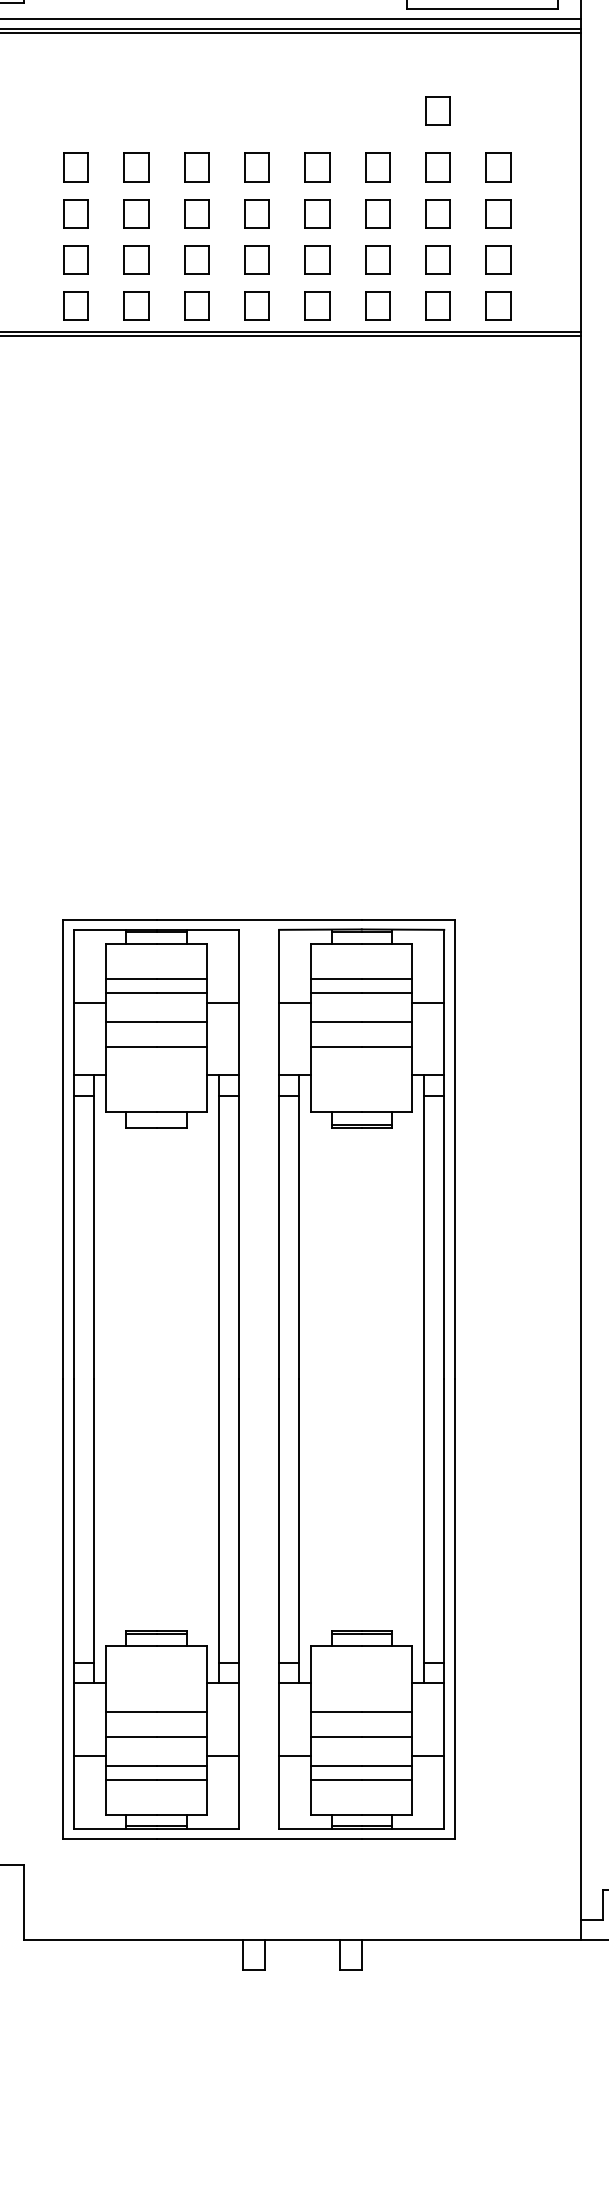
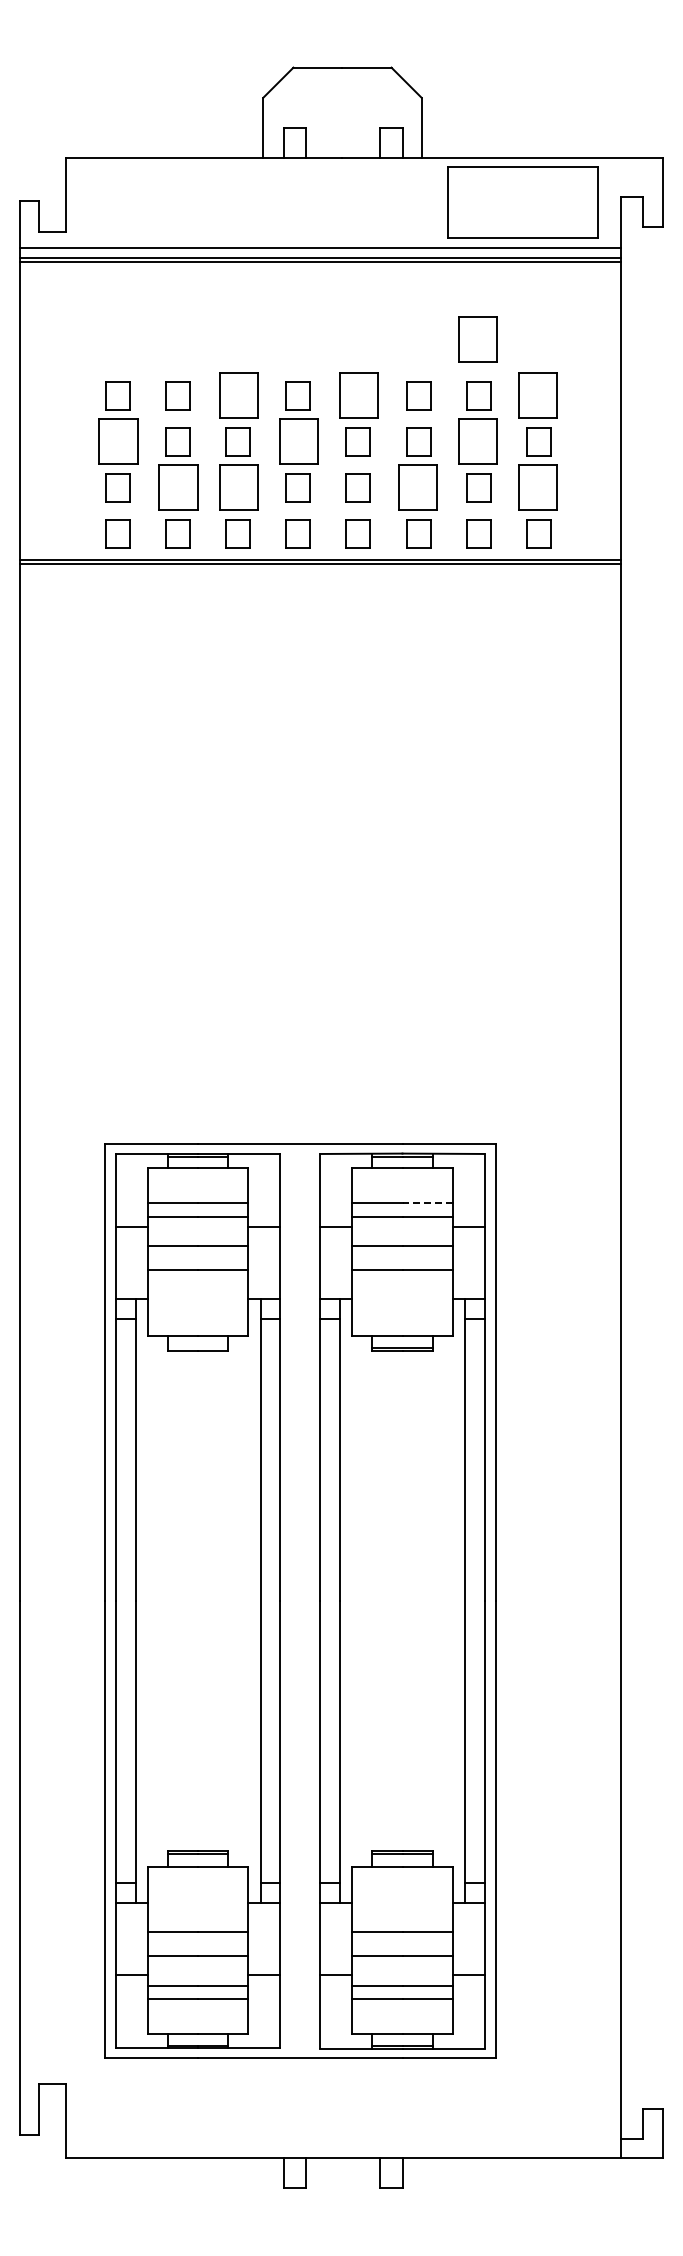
part: (438, 110) -> (478, 339), size x1.6
part: (195, 167) -> (237, 395), size x1.6
part: (316, 167) -> (357, 395), size x1.6
part: (498, 167) -> (538, 395), size x1.6
part: (75, 213) -> (117, 441), size x1.6
part: (256, 213) -> (297, 441), size x1.6
part: (438, 213) -> (478, 441), size x1.6
part: (135, 259) -> (177, 487), size x1.6
part: (195, 259) -> (237, 487), size x1.6
part: (377, 259) -> (418, 487), size x1.6
part: (498, 259) -> (538, 487), size x1.6
line: (386, 979) -> (427, 1203), solid -> dashed

